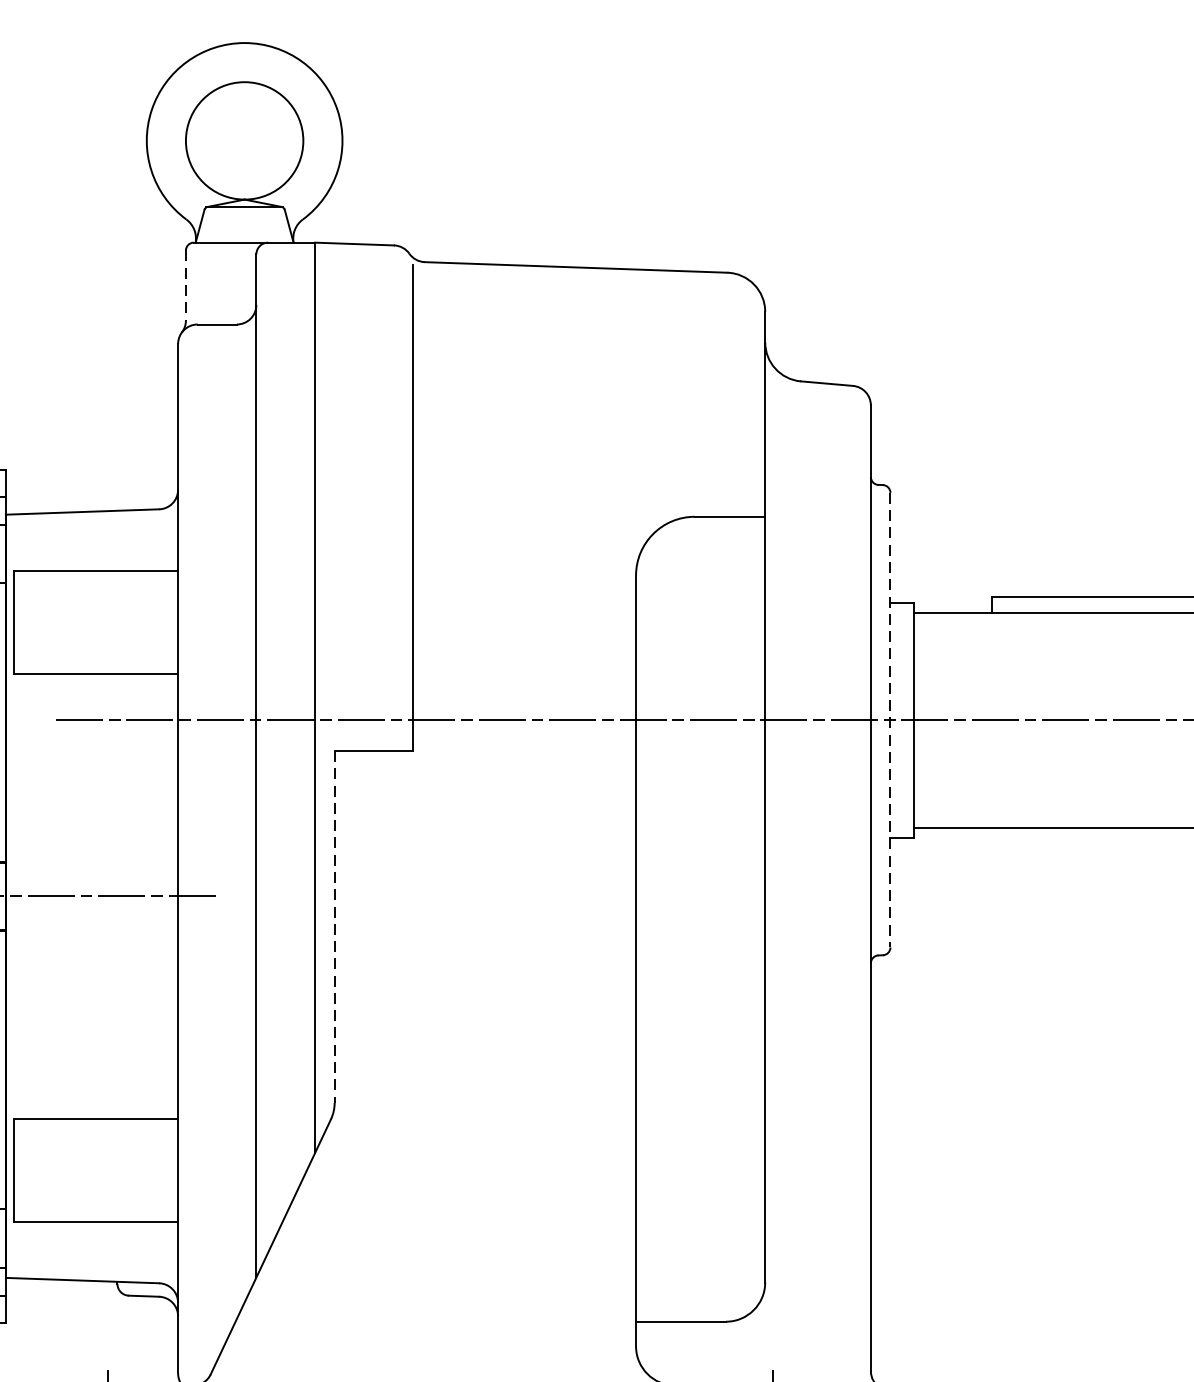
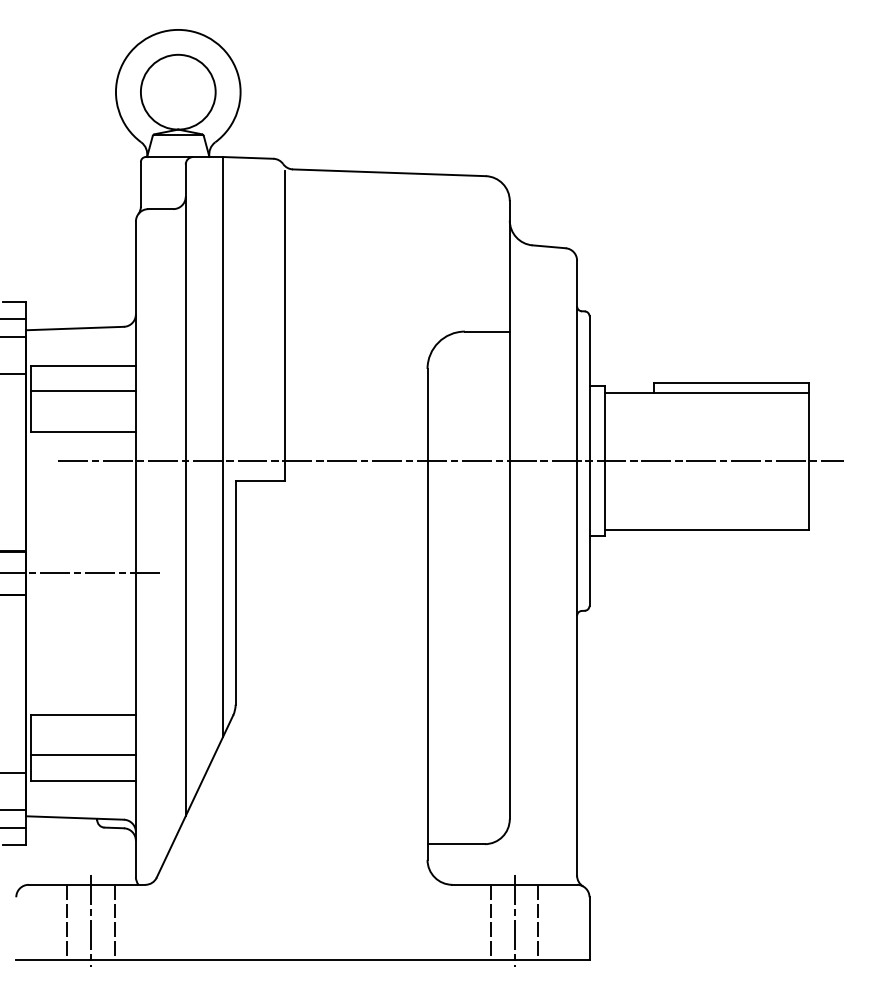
line: (185, 285) -> (140, 184), dashed -> solid
line: (95, 610) -> (83, 391), added
line: (890, 720) -> (589, 461), dashed -> solid
line: (334, 926) -> (235, 592), dashed -> solid
line: (95, 1182) -> (83, 755), added

